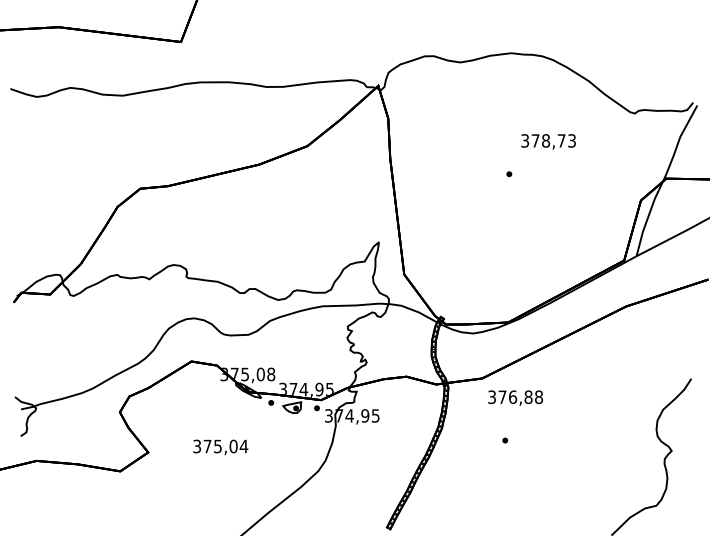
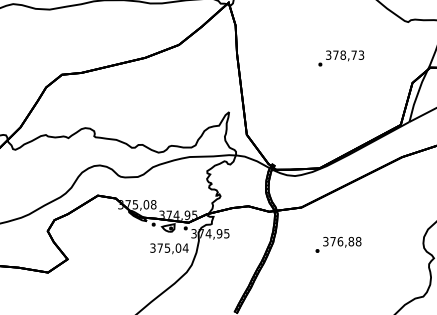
text: (548, 141) -> (344, 55), moved
text: (515, 397) -> (342, 241), moved
text: (220, 447) -> (169, 248), moved

